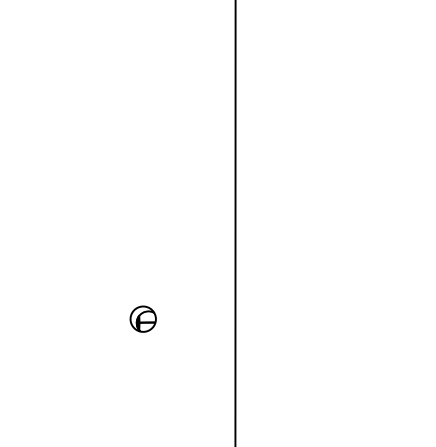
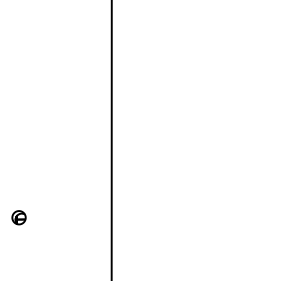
part: (142, 318) -> (18, 217), moved

